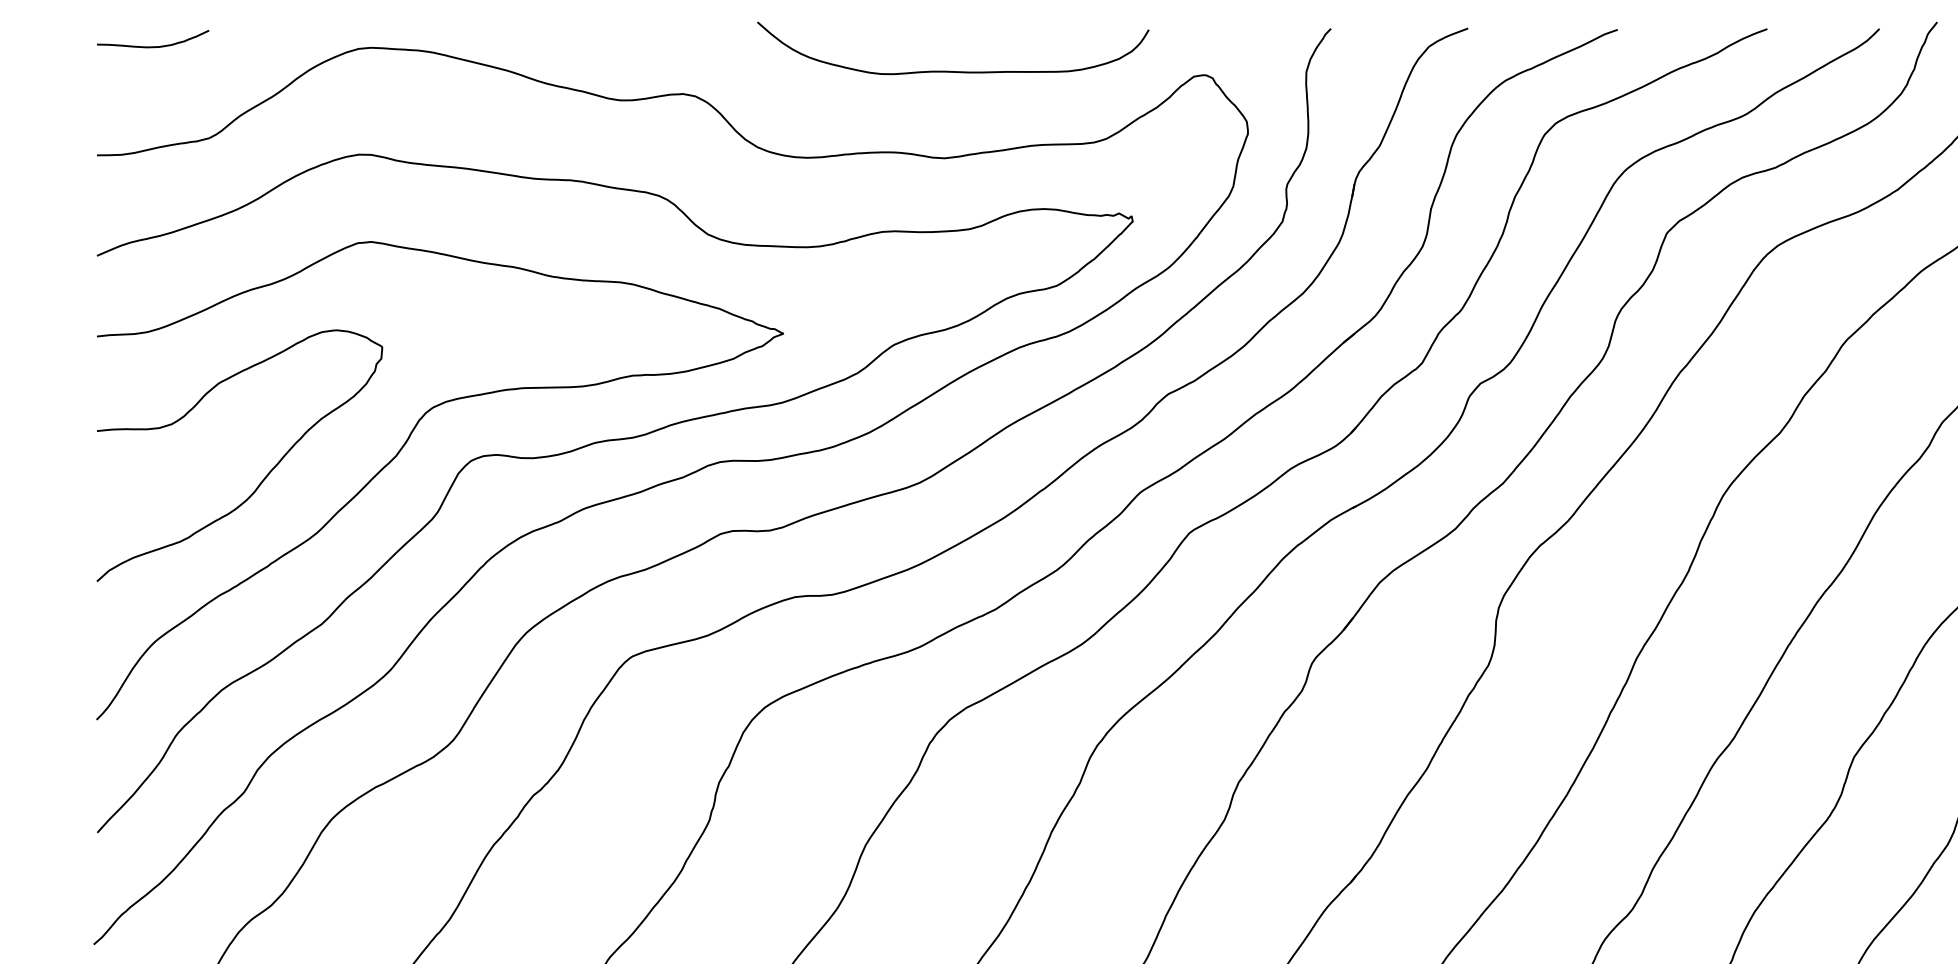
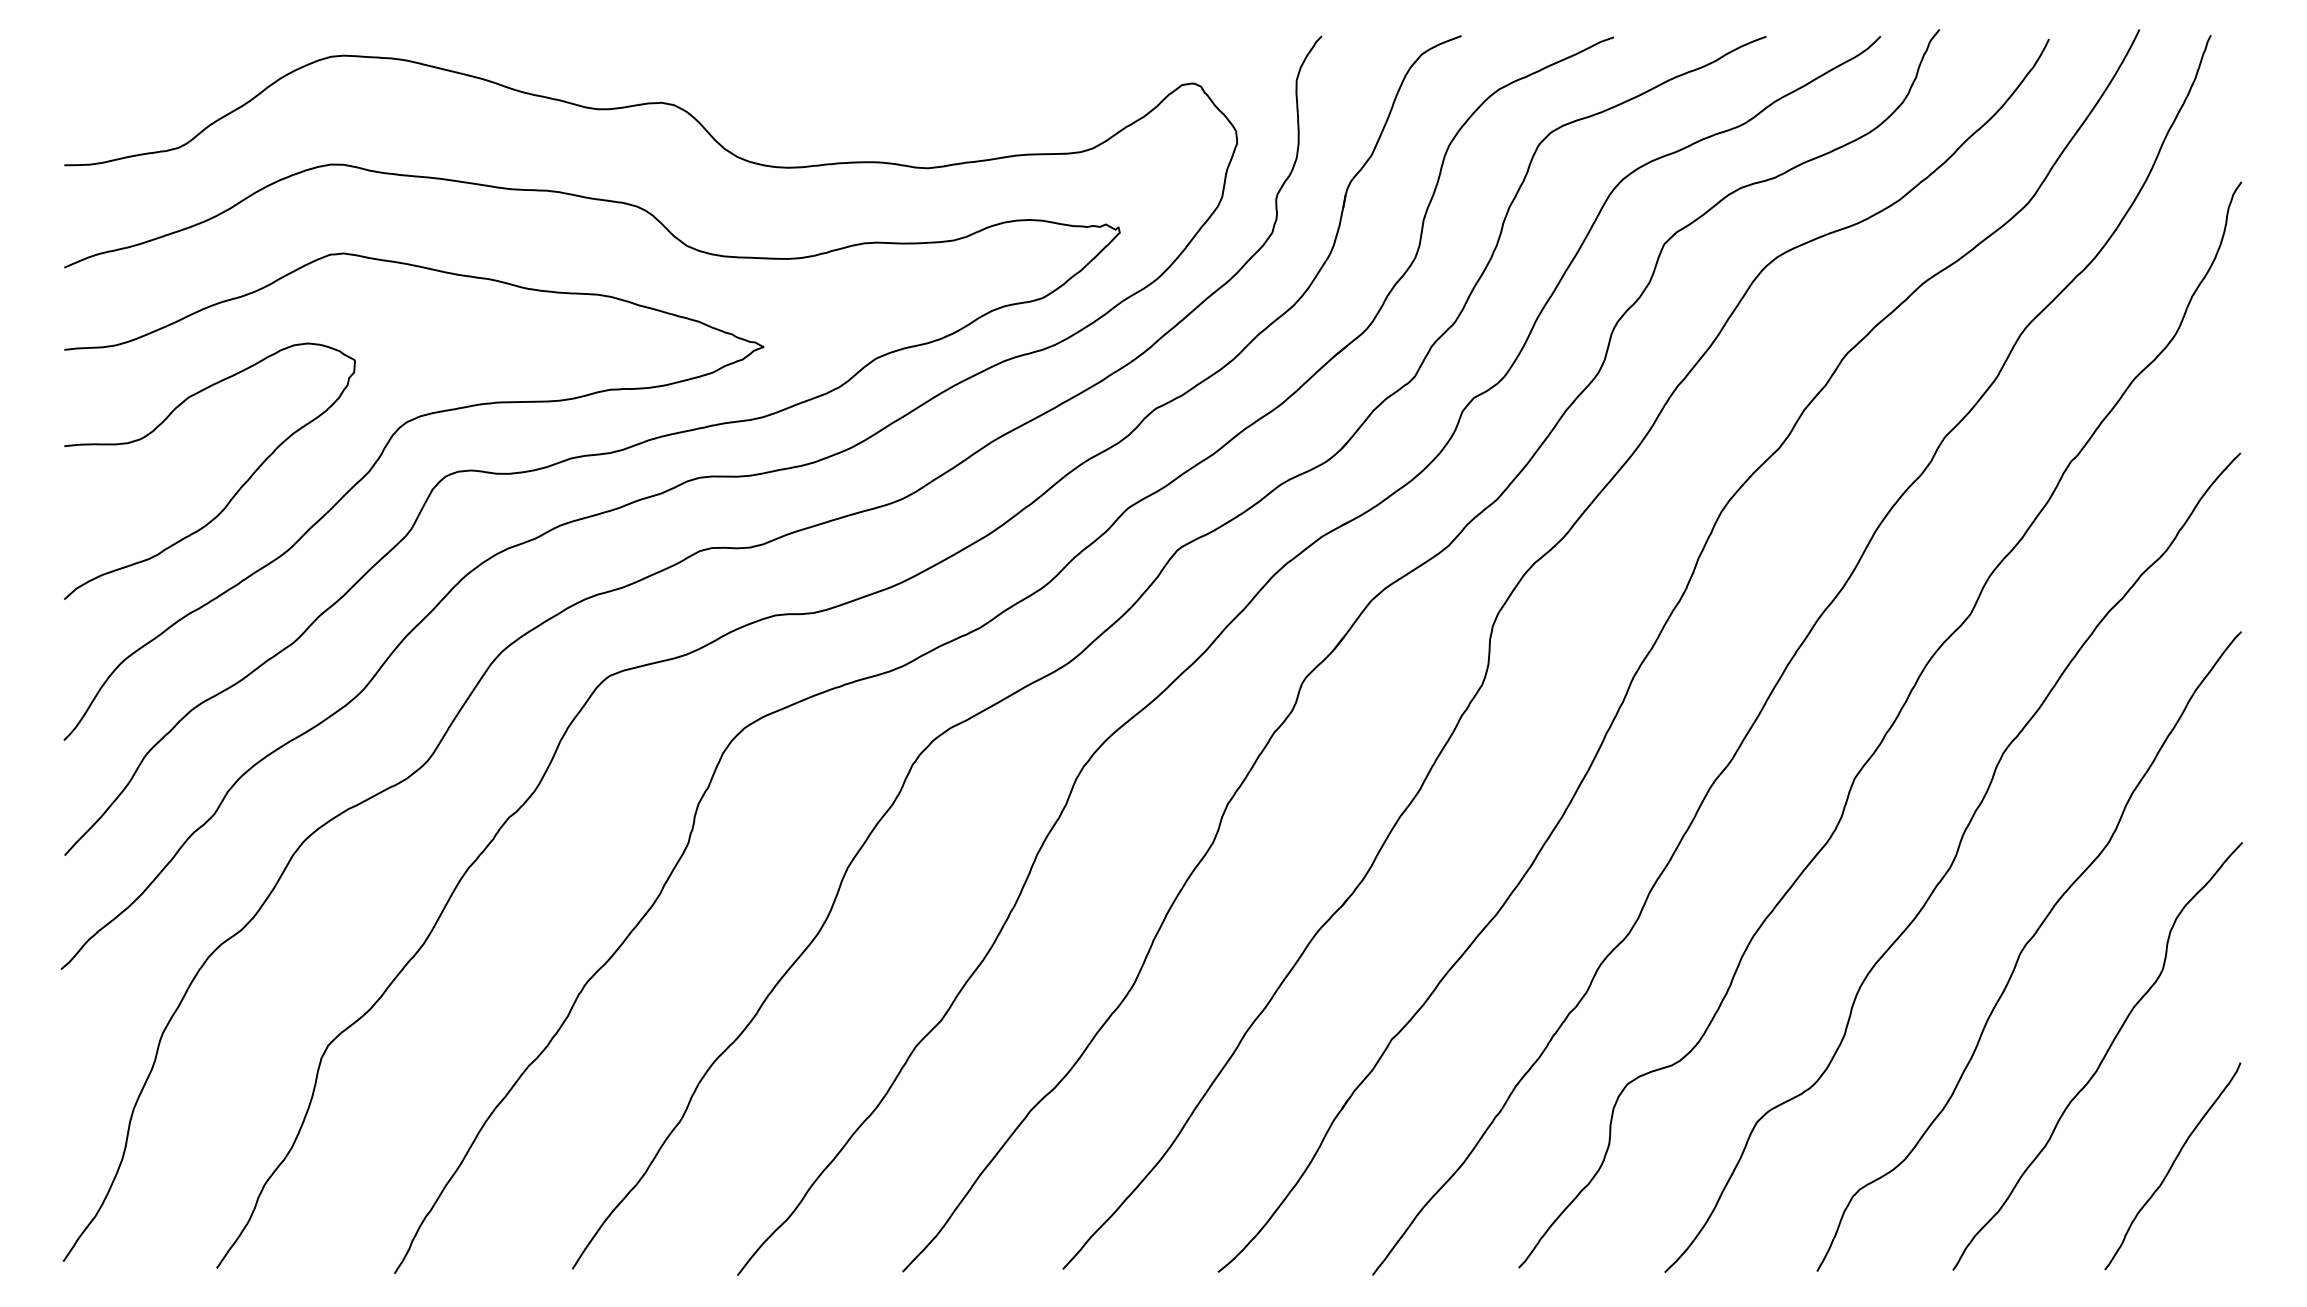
curve: (153, 46) -> (121, 54), removed
curve: (952, 71) -> (936, 79), removed

